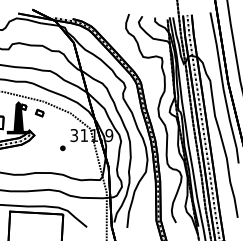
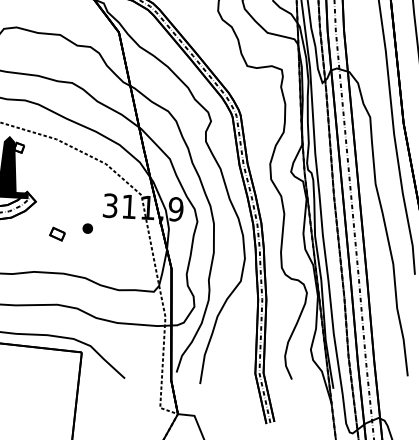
part: (39, 112) -> (56, 232), moved

